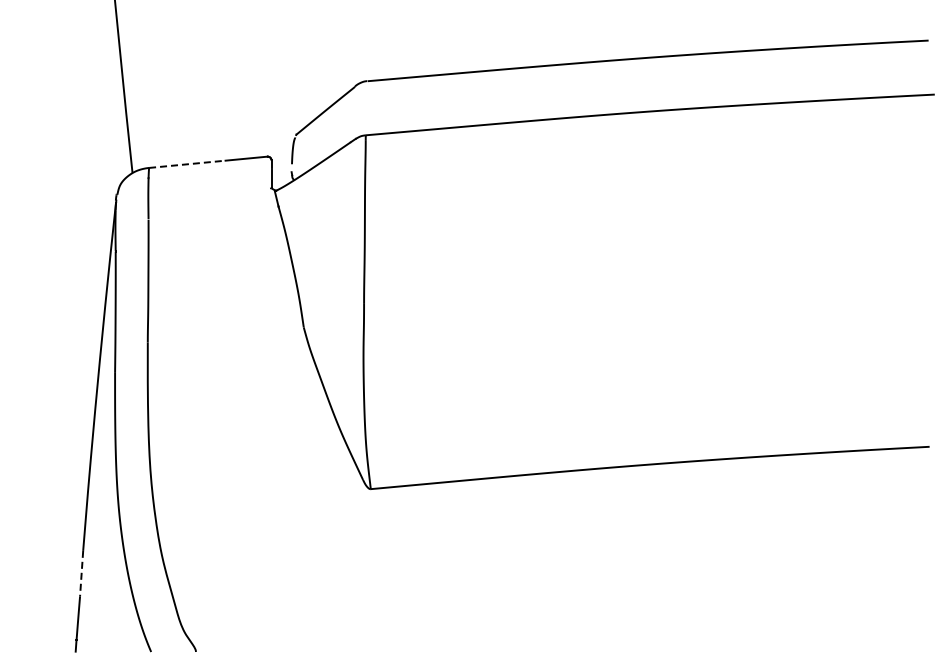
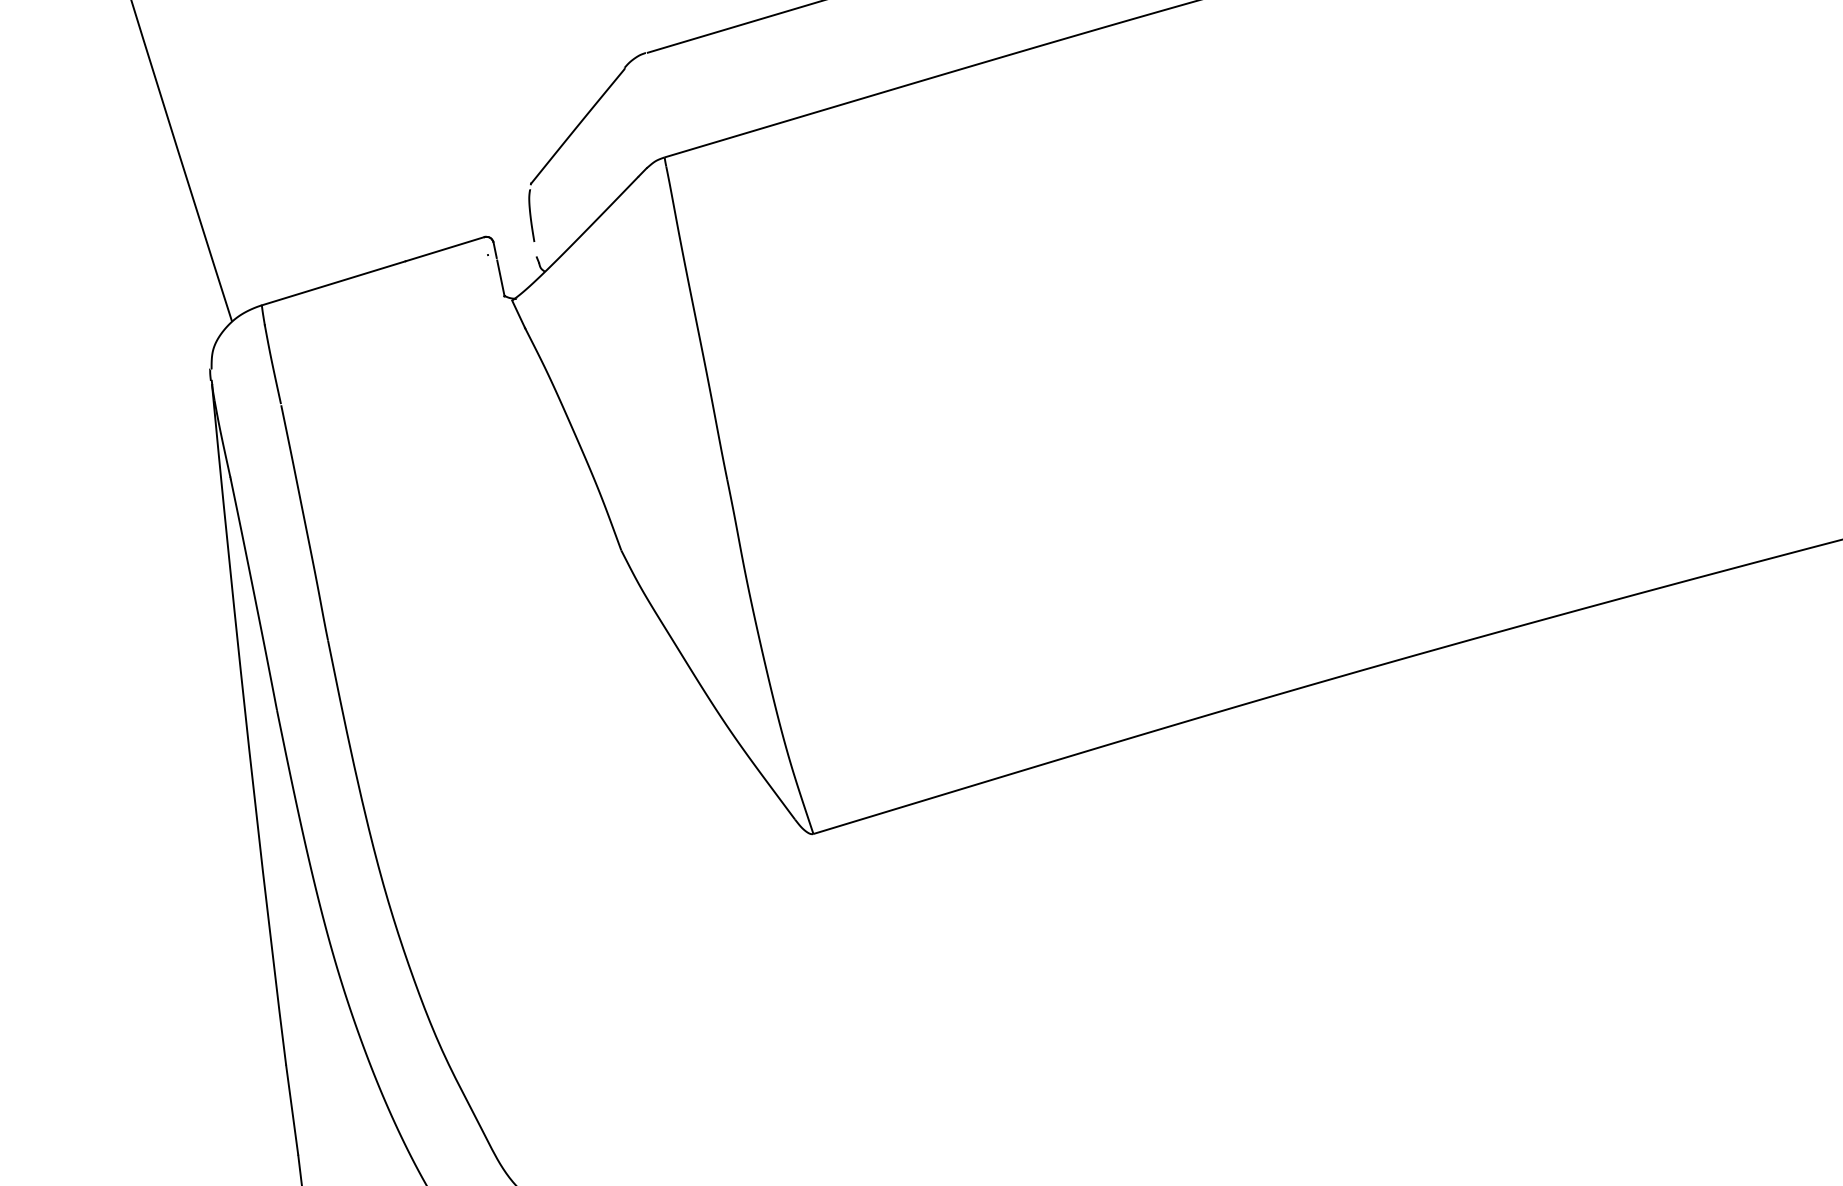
line: (187, 164) -> (334, 283), dashed -> solid
line: (81, 573) -> (291, 1109), dashed -> solid

